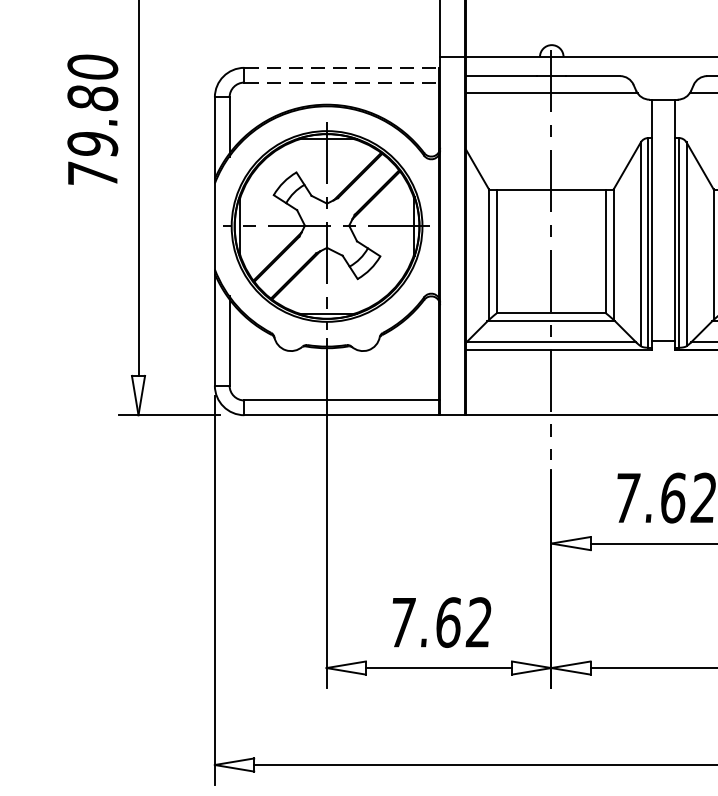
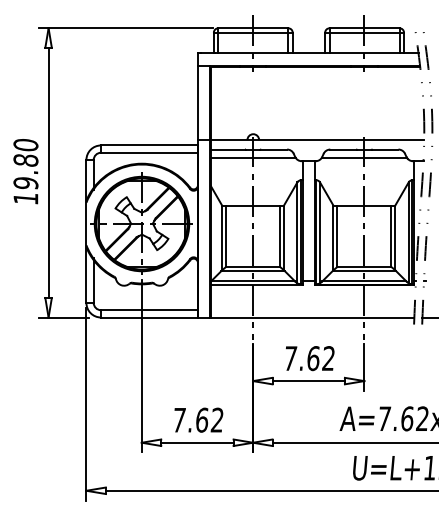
line: (344, 67) -> (150, 145), dashed -> solid
line: (344, 82) -> (150, 152), dashed -> solid
text: (91, 174) -> (25, 198), 79.80 -> 19.80

